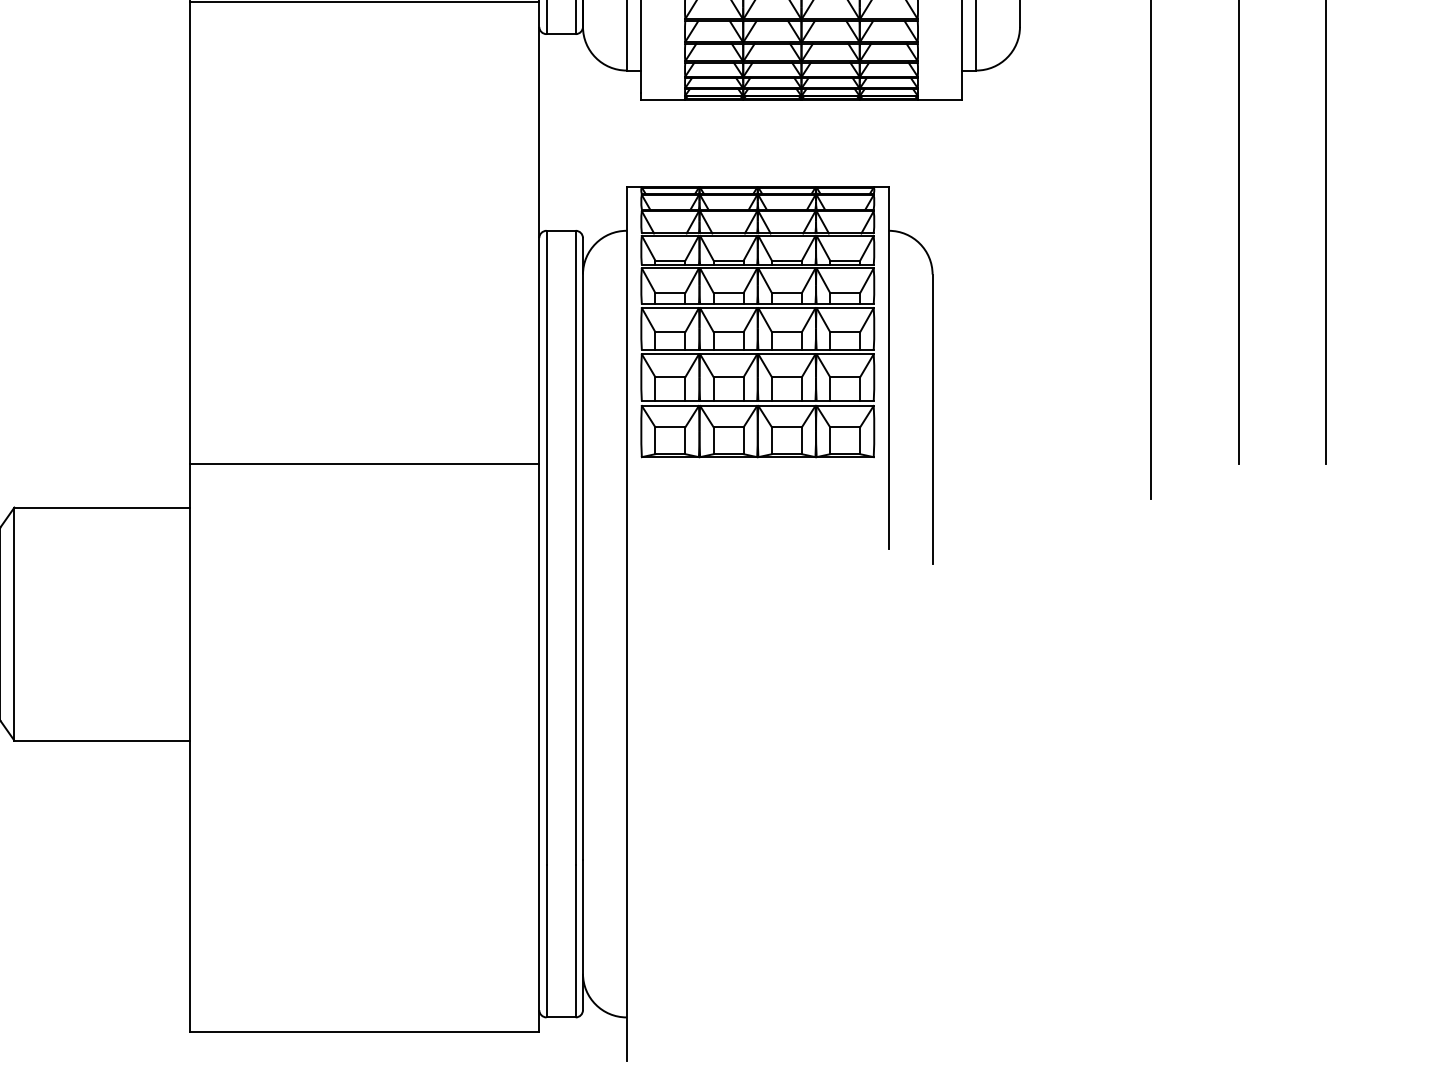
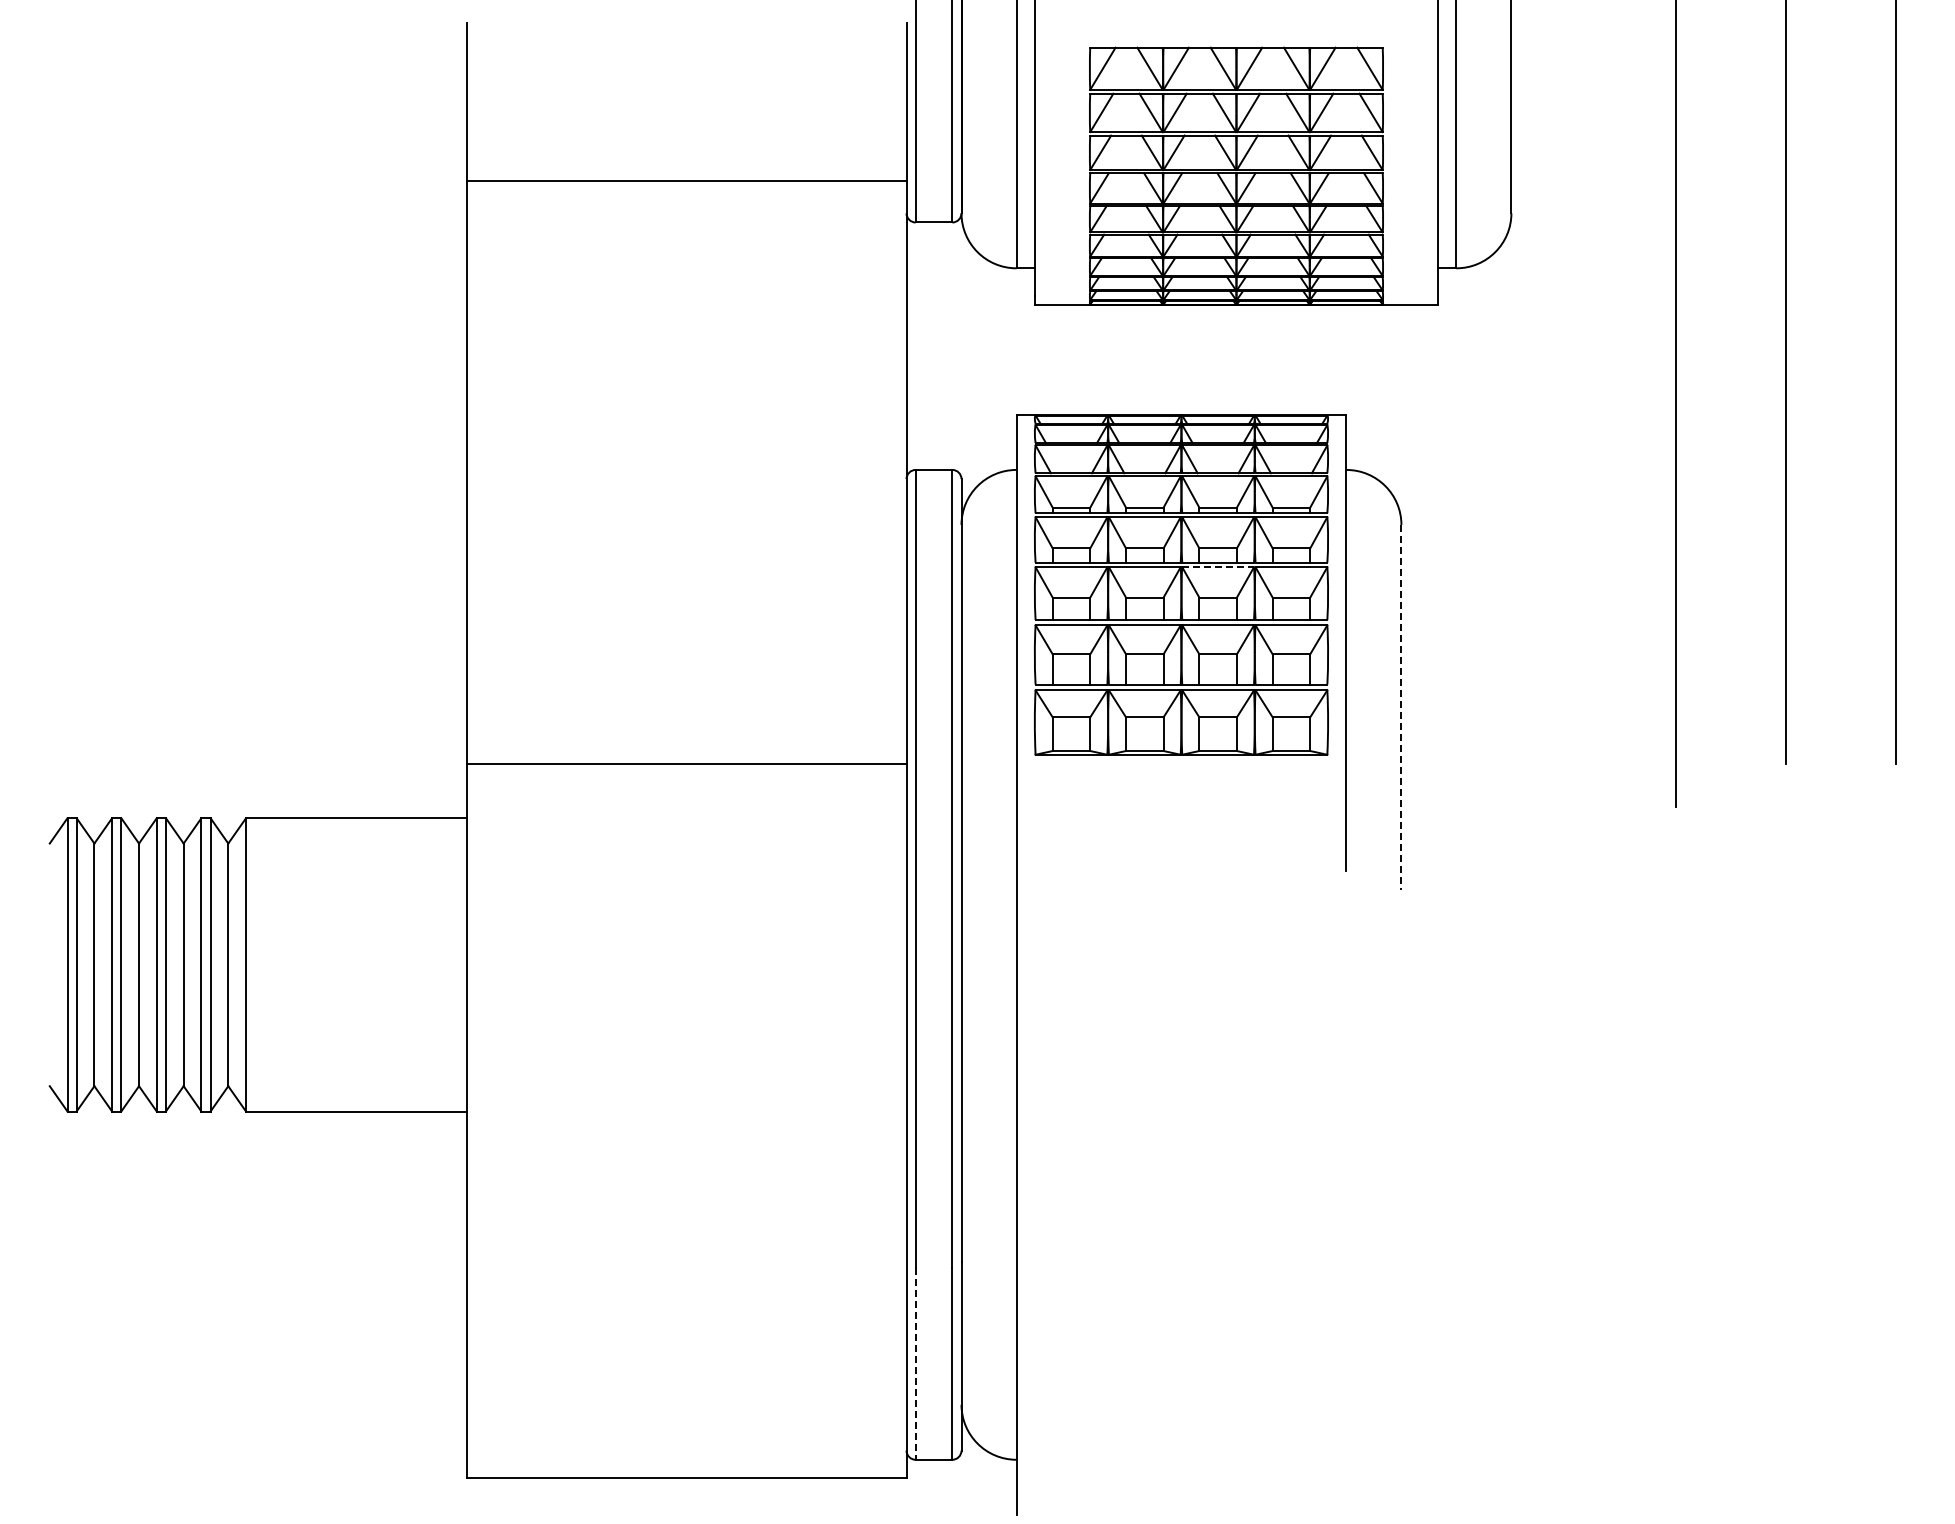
line: (787, 308) -> (1218, 567), solid -> dashed
line: (932, 419) -> (1401, 707), solid -> dashed
line: (546, 940) -> (915, 1363), solid -> dashed

